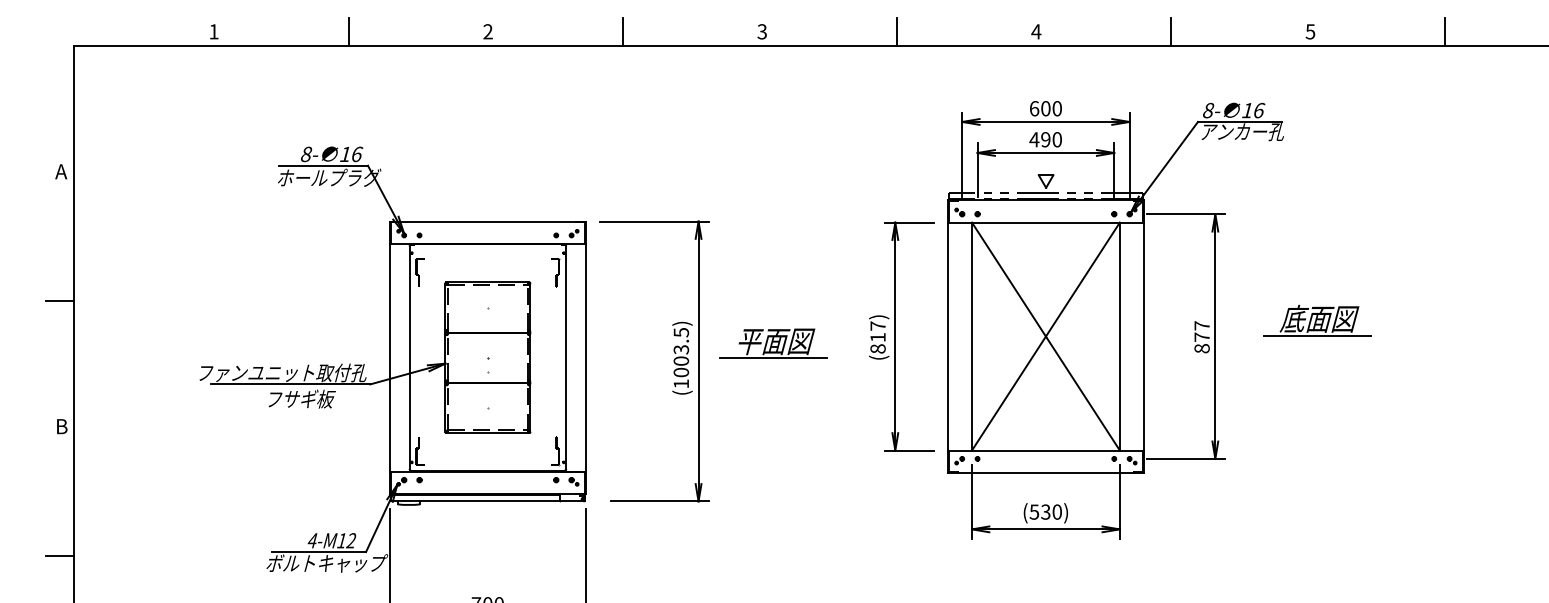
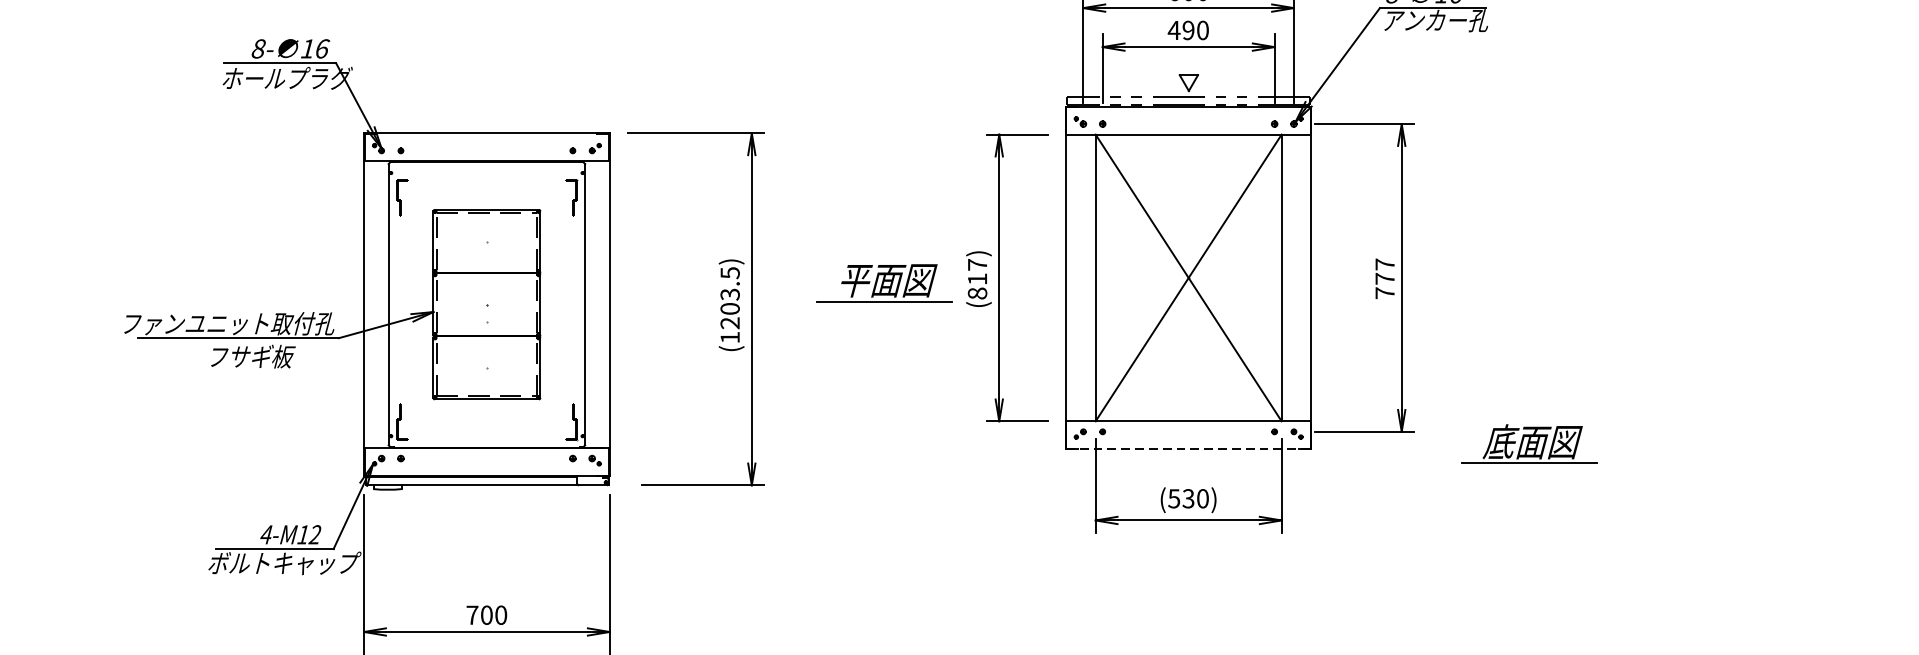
part: (1317, 320) -> (1530, 443), moved
part: (773, 343) -> (885, 282), moved
text: (1201, 348) -> (1384, 293), 877 -> 777
text: (681, 372) -> (730, 323), (1003.5) -> (1203.5)
line: (1045, 472) -> (1188, 448), solid -> dashed

